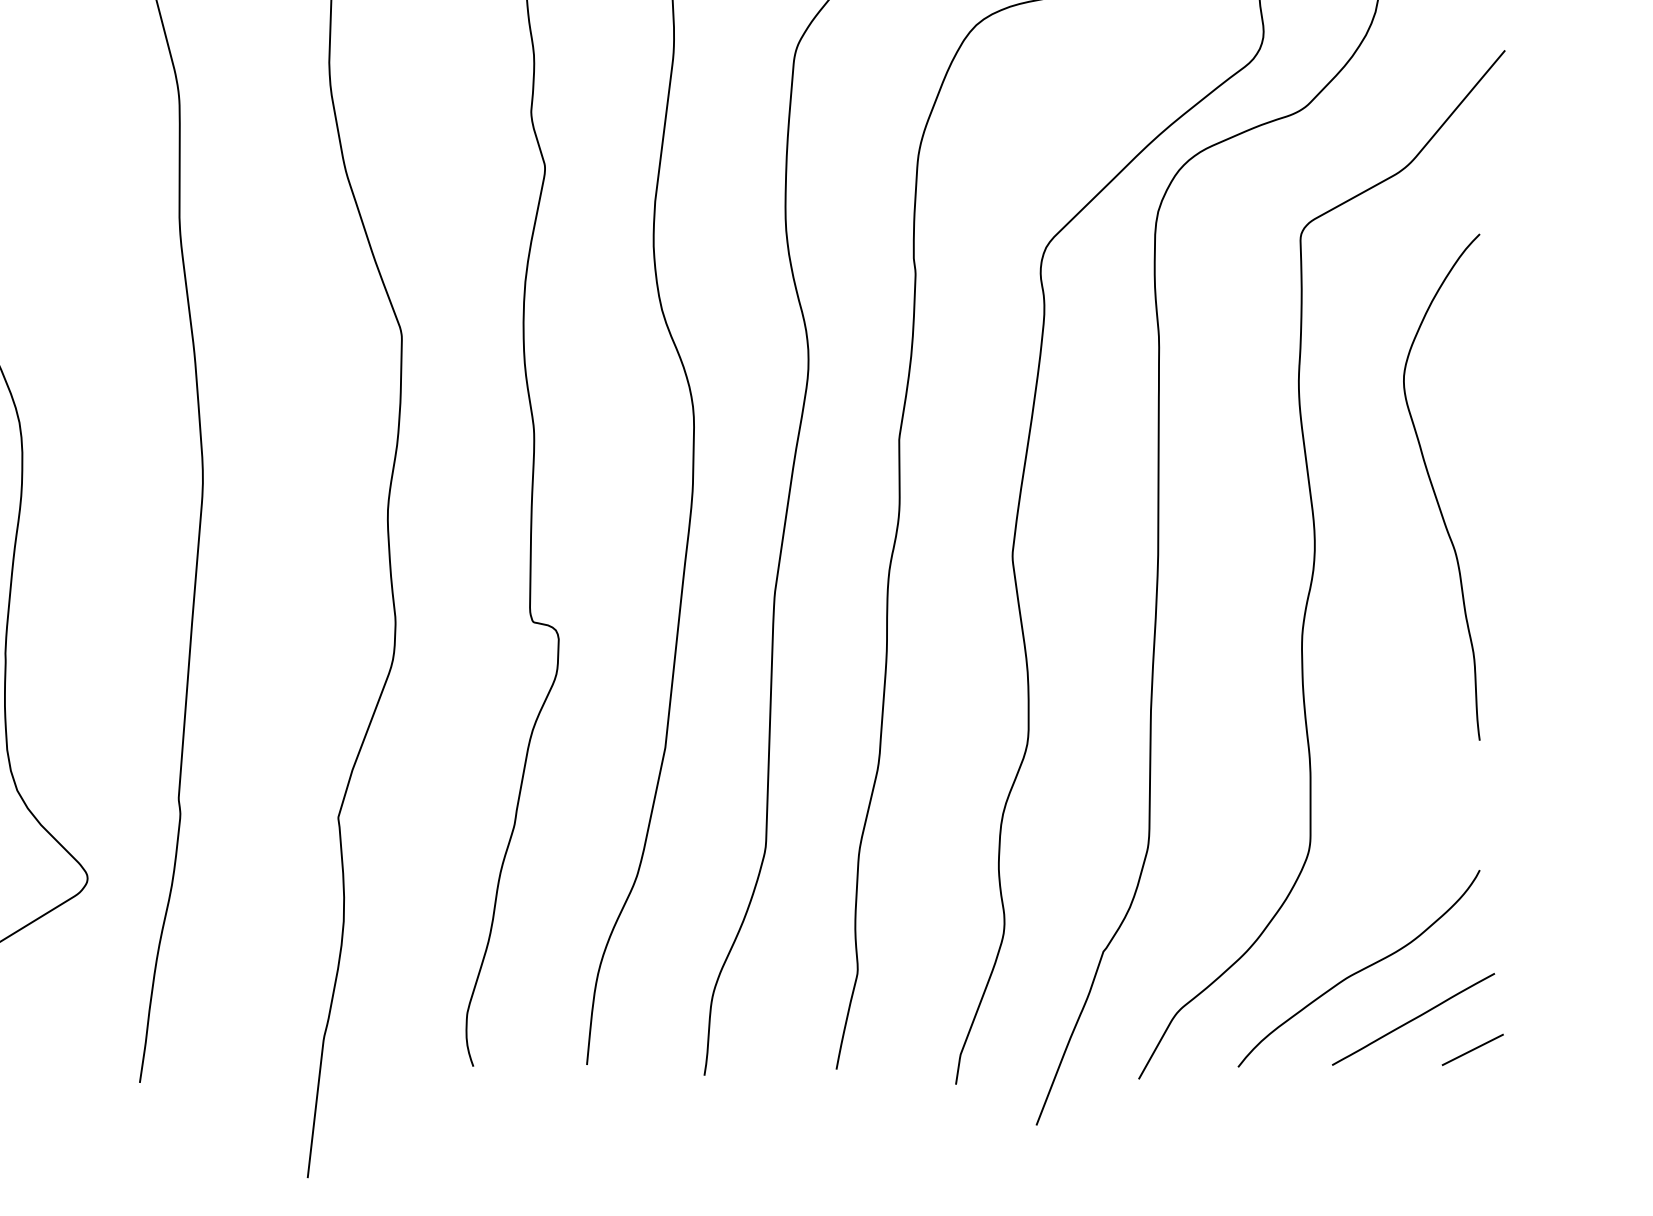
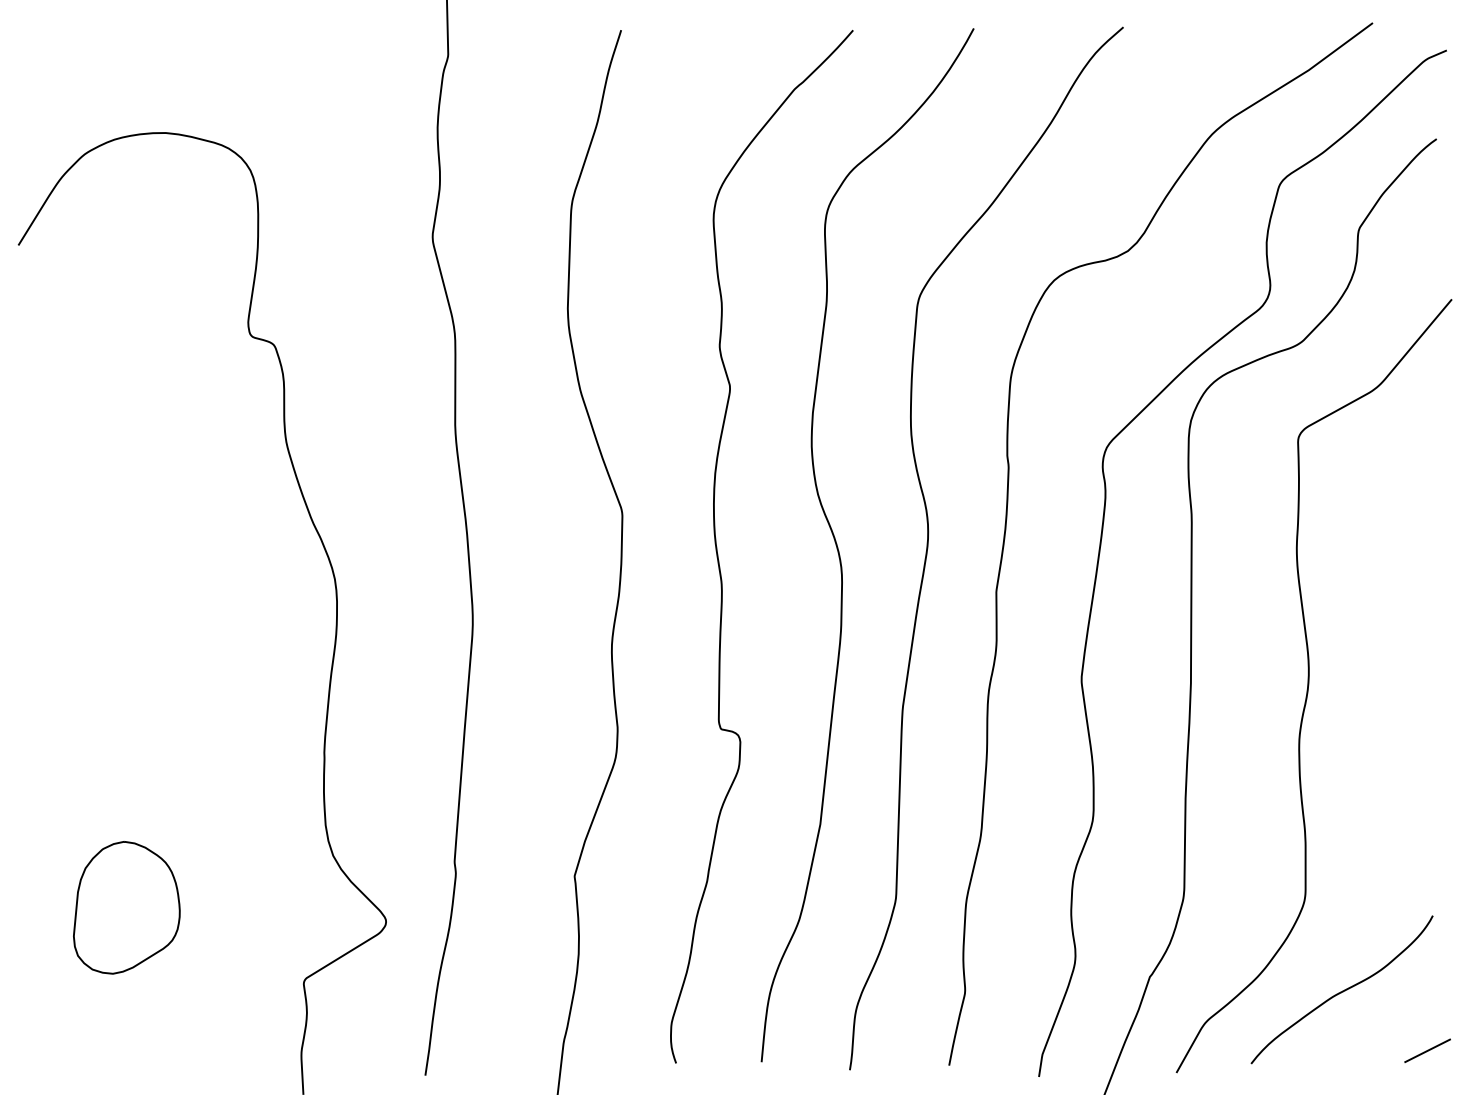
curve: (1434, 486) -> (1398, 627), removed
line: (1412, 1018) -> (1382, 1027), removed

